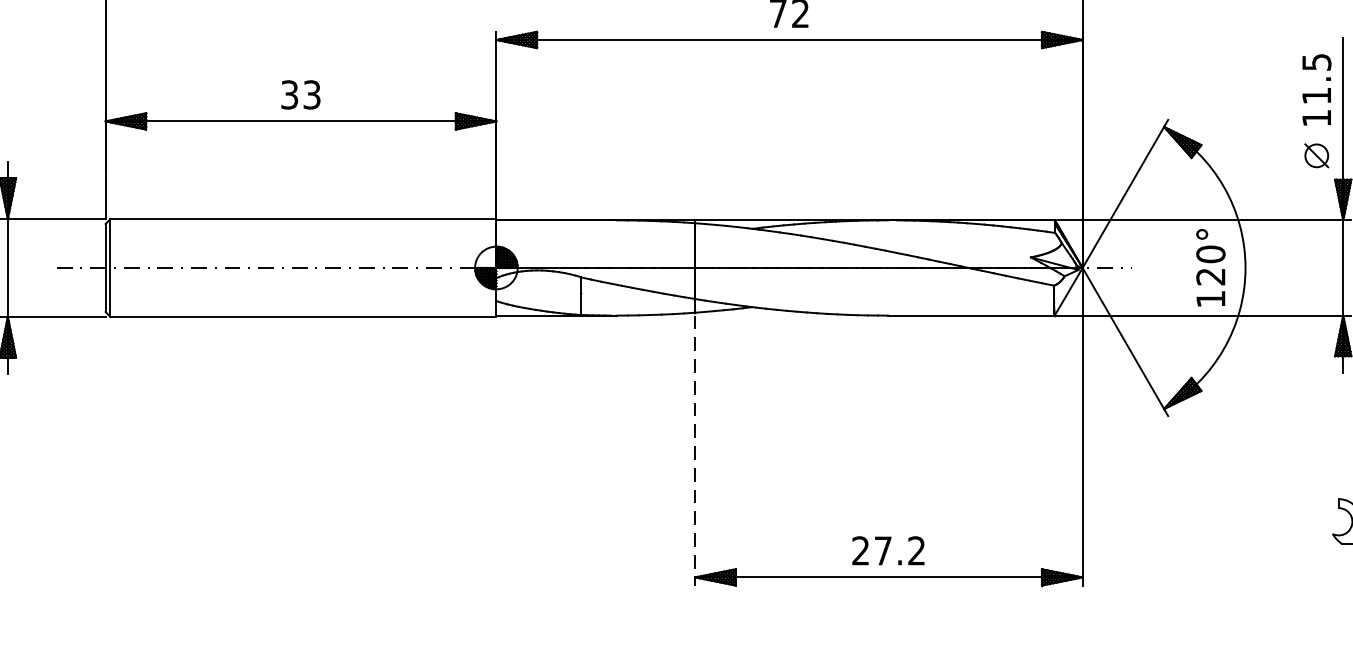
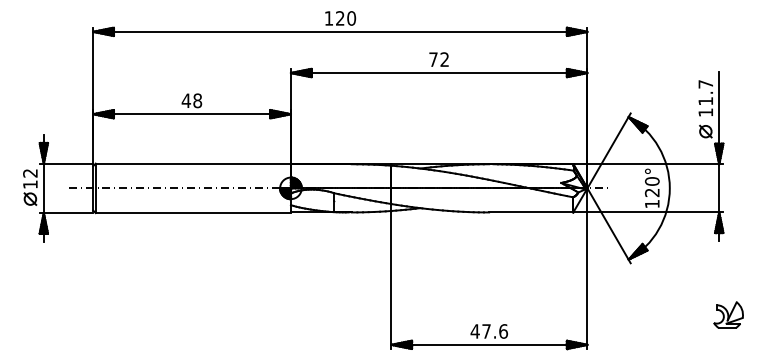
text: (1316, 62) -> (705, 84), 11.5 -> 11.7
text: (299, 94) -> (191, 100), 33 -> 48
line: (695, 452) -> (391, 281), dashed -> solid
text: (889, 550) -> (489, 331), 27.2 -> 47.6

